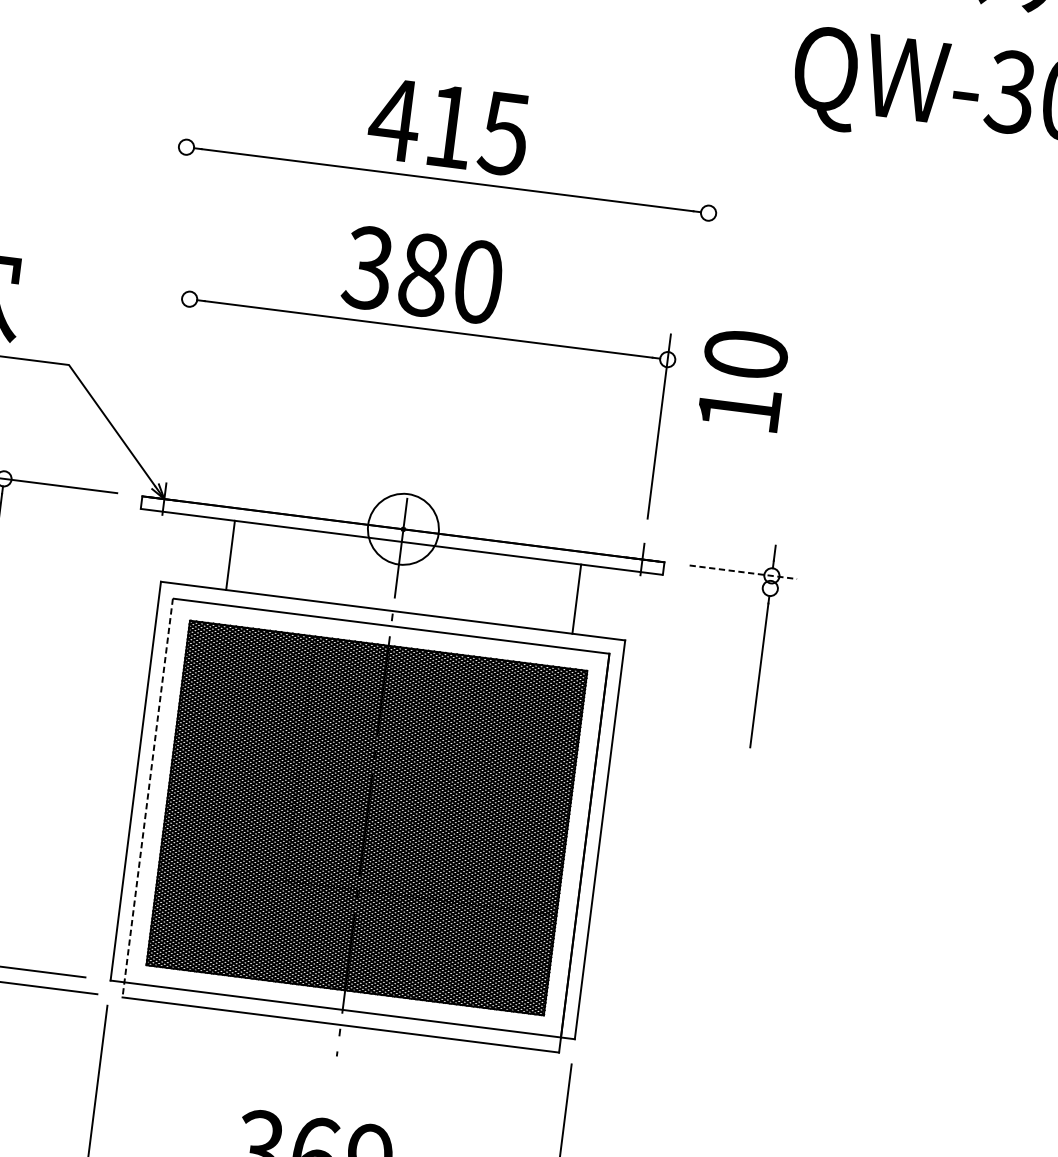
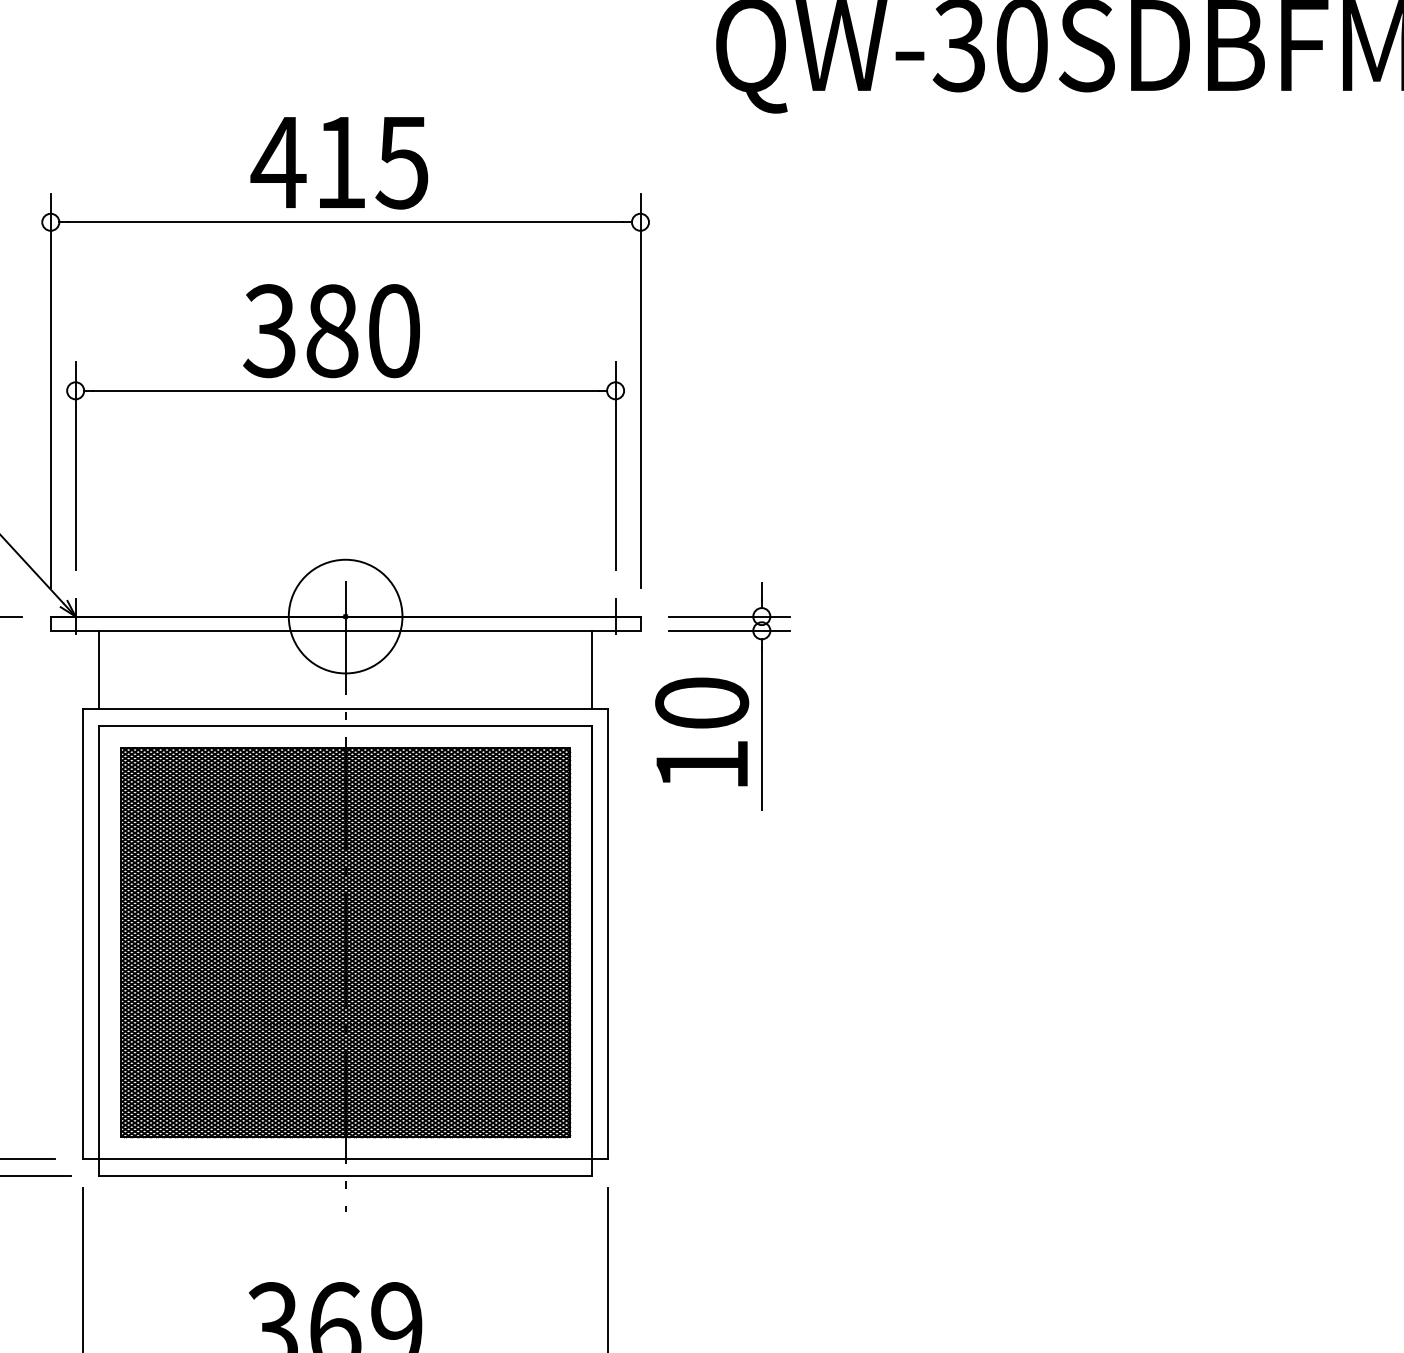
line: (167, 296) -> (50, 390), added
line: (689, 362) -> (640, 390), added
line: (181, 366) -> (75, 466), added
text: (743, 379) -> (702, 731), moved
circle: (403, 529) -> (345, 616), size x1.43
line: (230, 555) -> (99, 669), moved
line: (743, 572) -> (729, 616), dashed -> solid
line: (741, 584) -> (729, 630), added
line: (577, 598) -> (592, 669), moved
line: (148, 798) -> (99, 951), dashed -> solid

